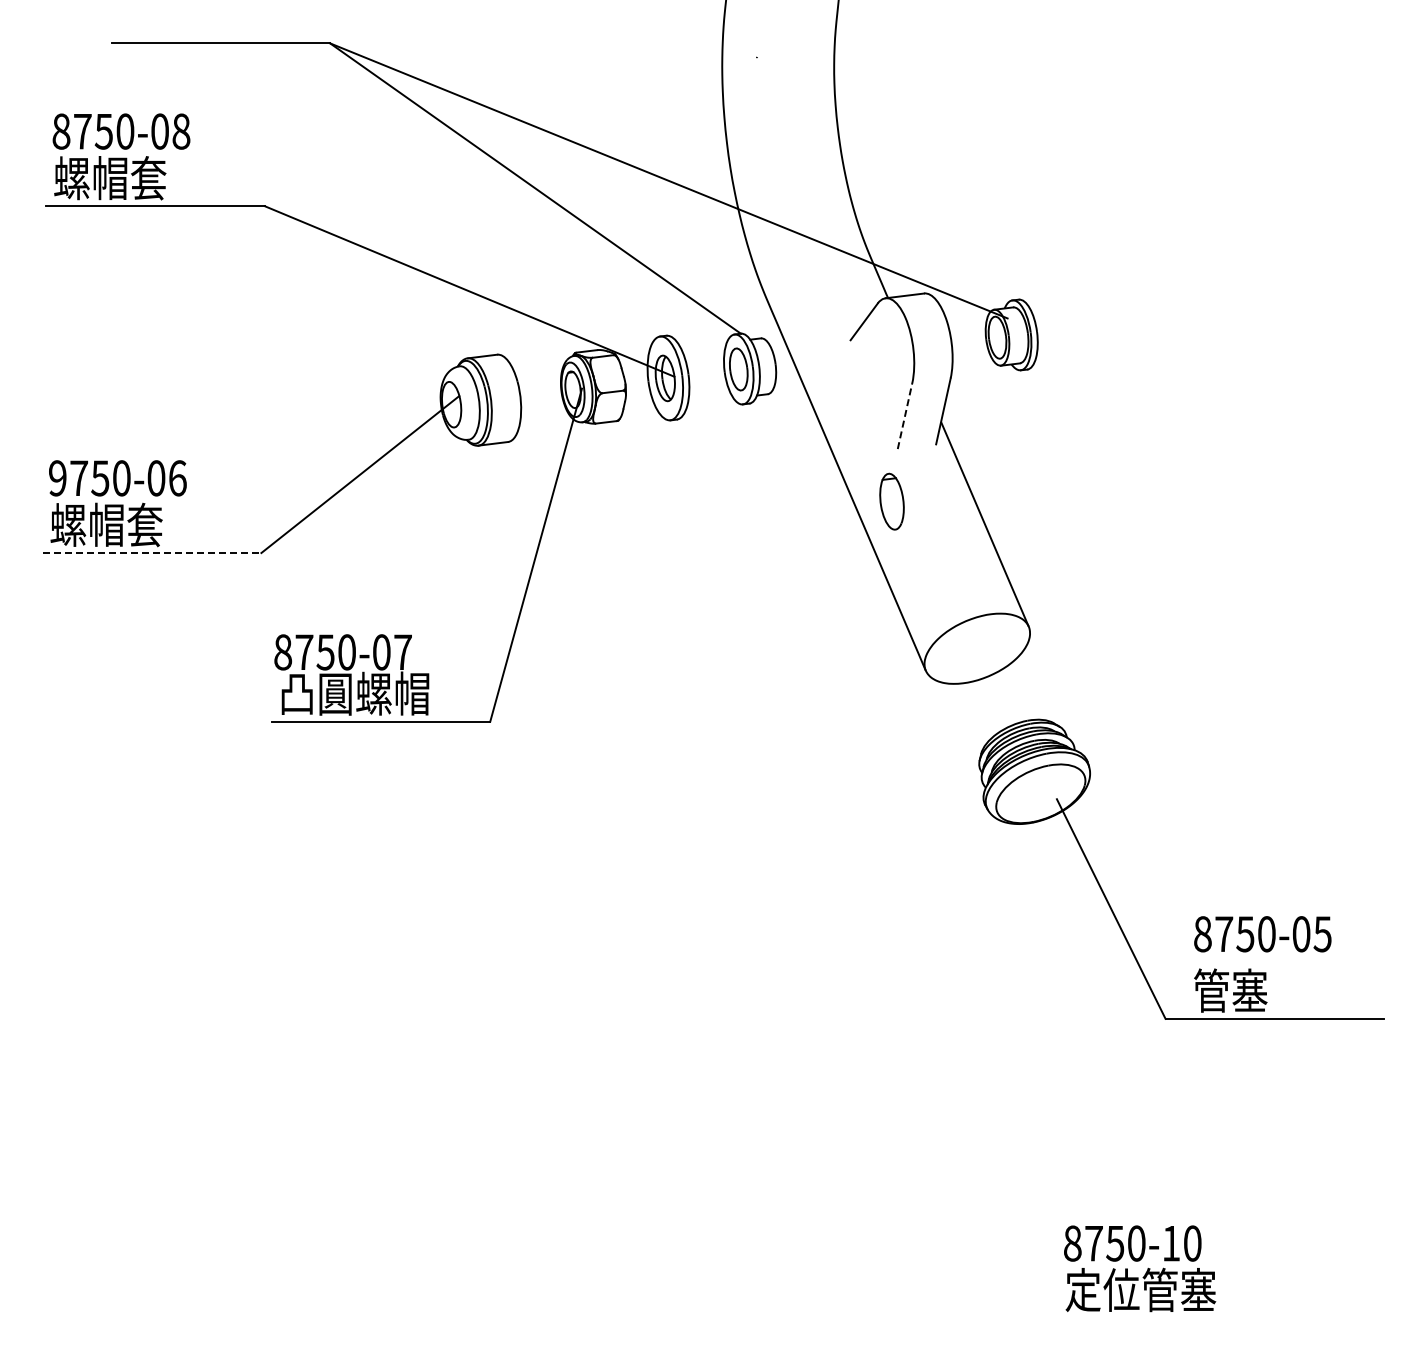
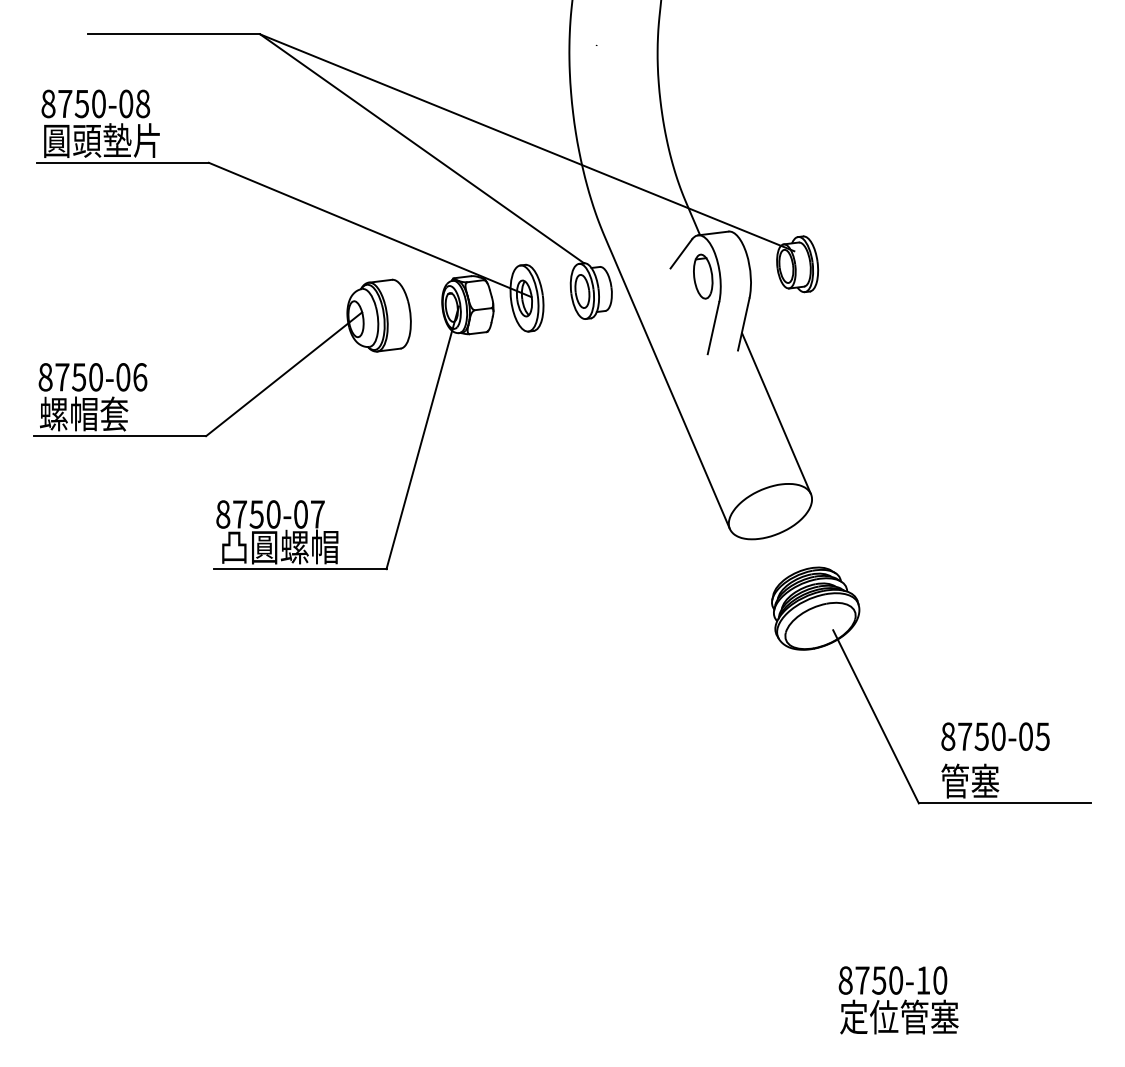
text: (128, 178) -> (101, 140), 螺帽套 -> 圓頭墊片
line: (905, 416) -> (713, 328), dashed -> solid
text: (57, 478) -> (45, 377), 9750-06 -> 8750-06
part: (891, 501) -> (702, 276), moved
line: (152, 553) -> (120, 436), dashed -> solid

